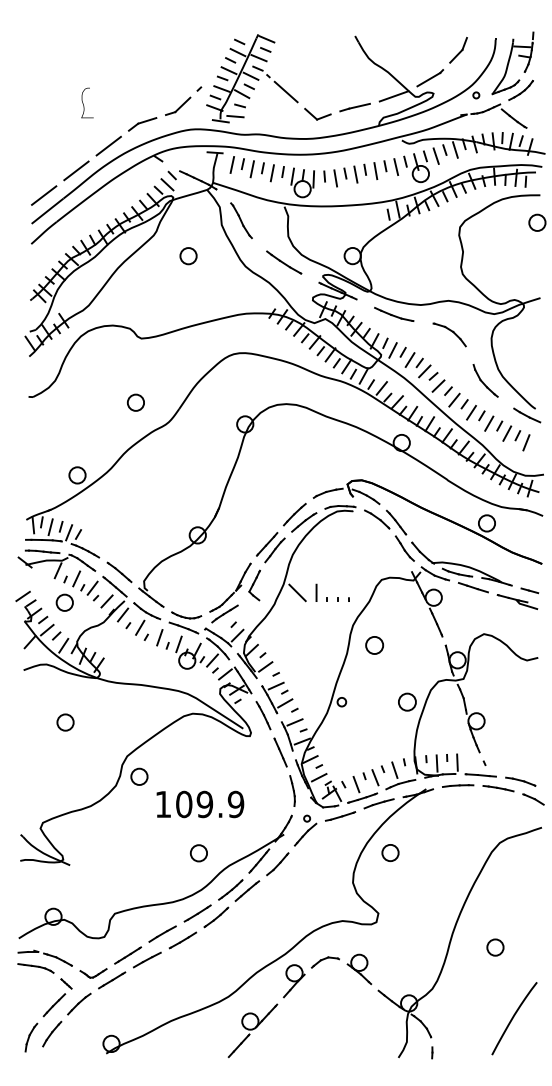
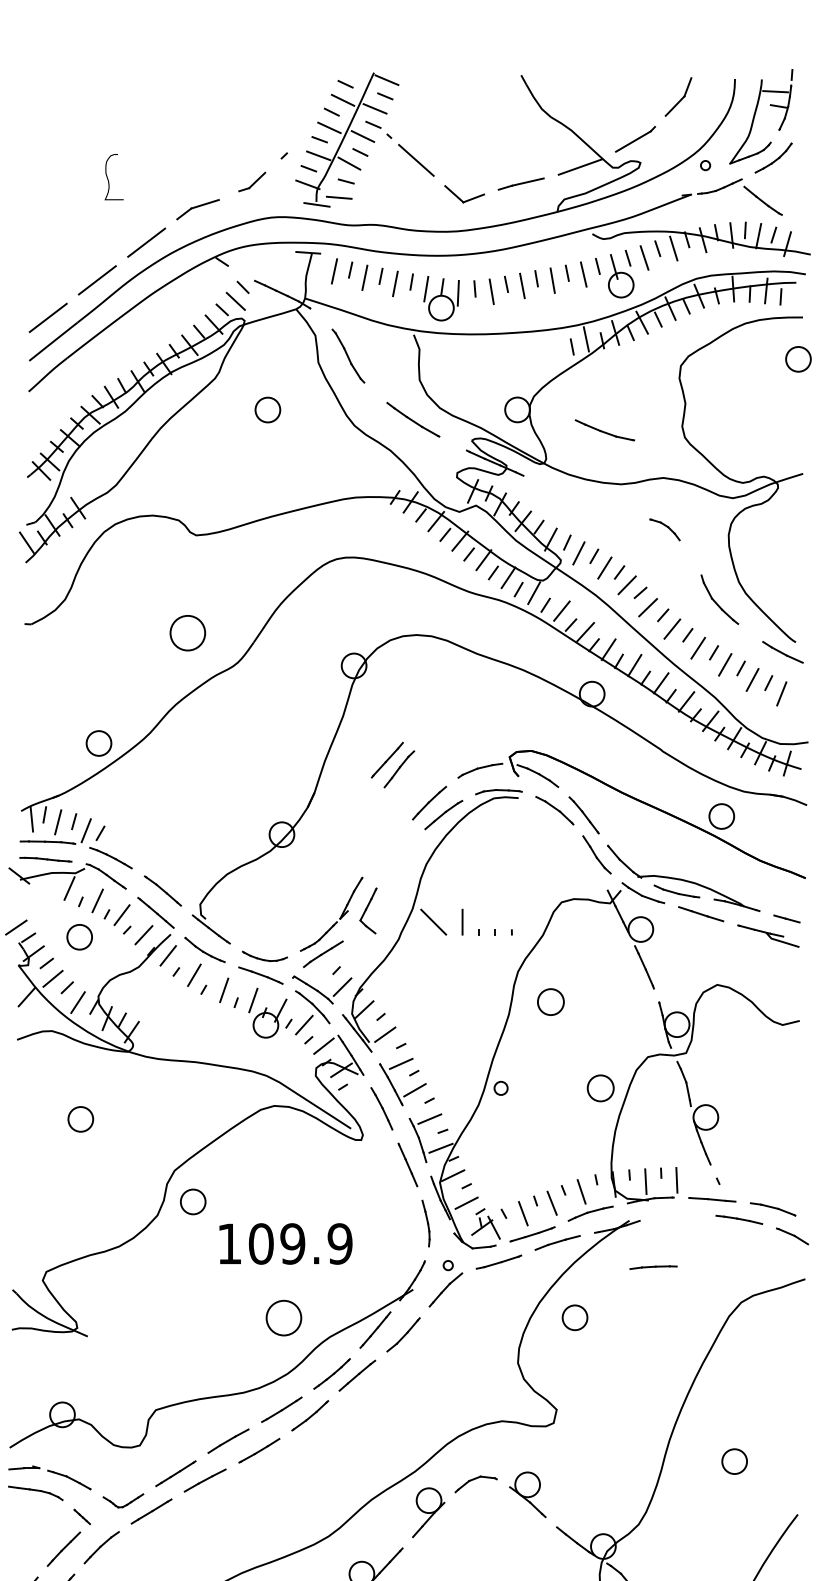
part: (178, 105) -> (252, 180), size x0.7
part: (394, 313) -> (605, 428), moved
part: (449, 334) -> (664, 529), size x0.6
part: (135, 402) -> (187, 632), size x1.4
part: (270, 547) -> (392, 764), moved
line: (458, 785) -> (654, 1266), moved
part: (198, 853) -> (283, 1318), size x1.4

